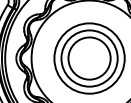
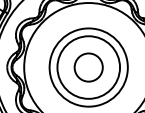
circle: (89, 58) -> (88, 67), size x0.6

